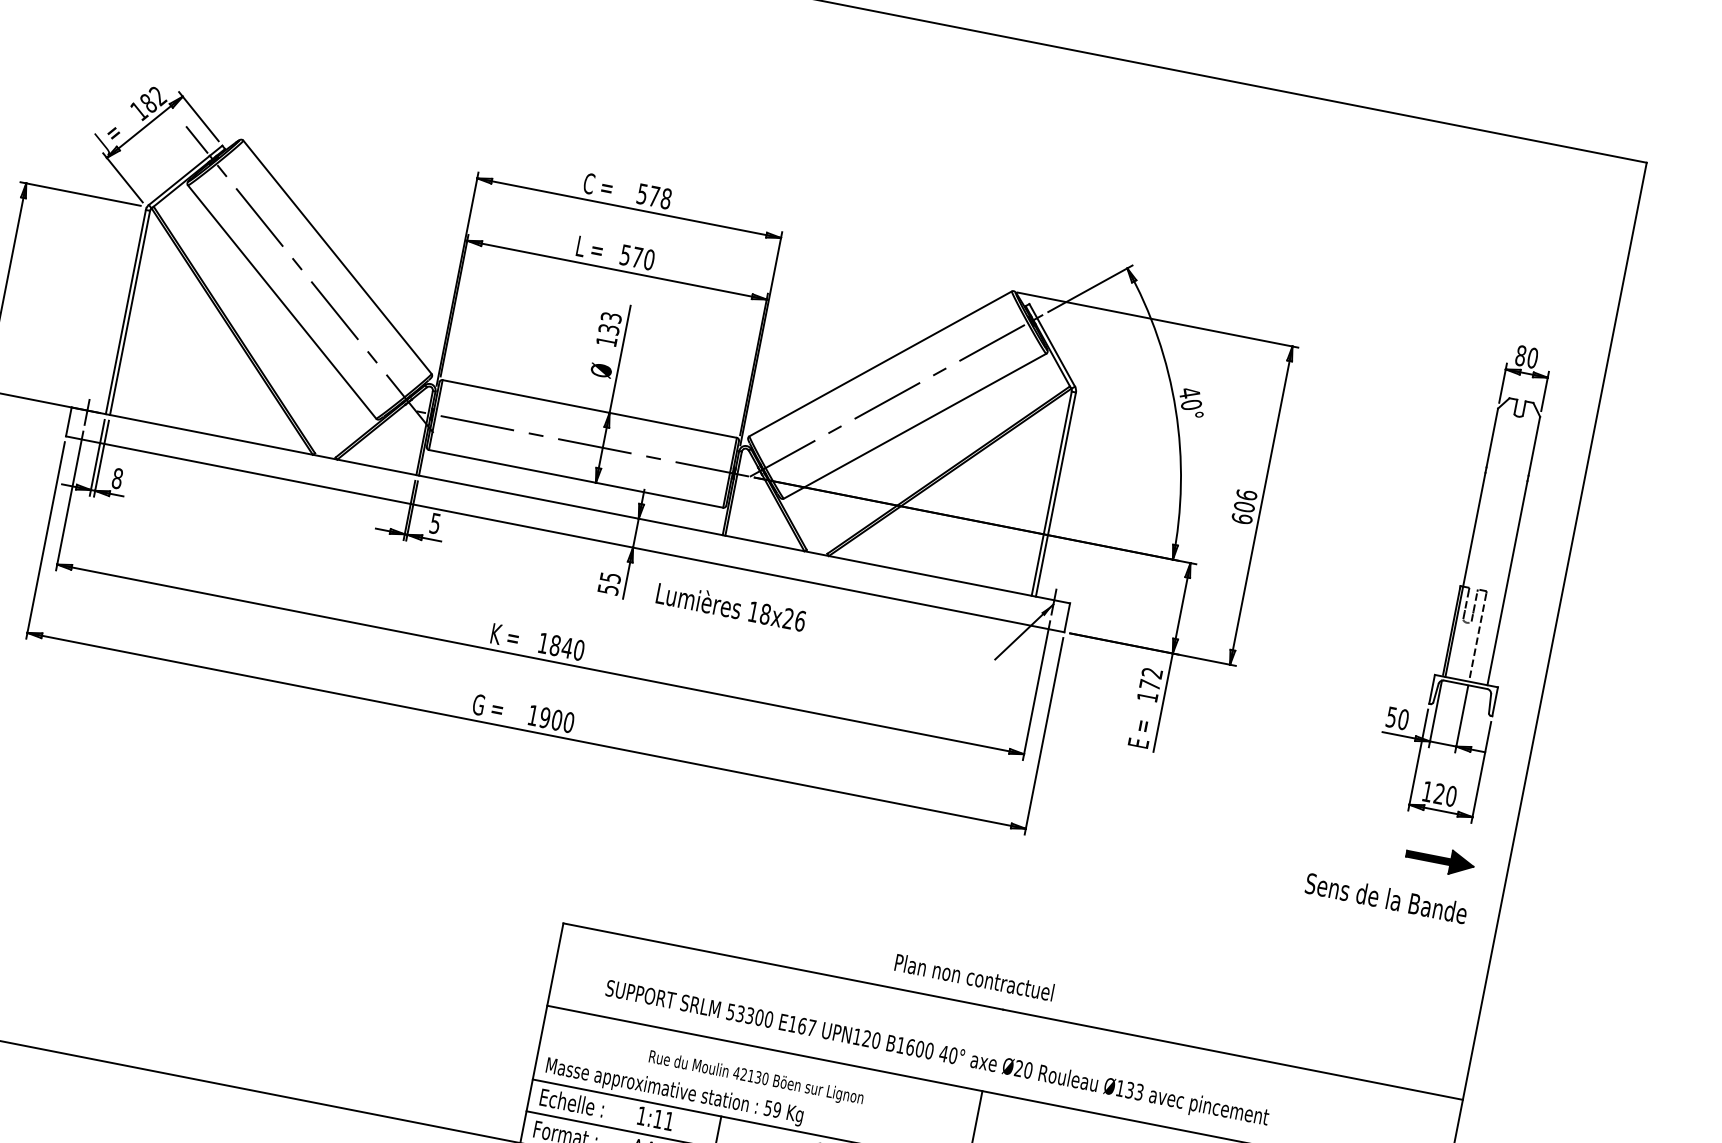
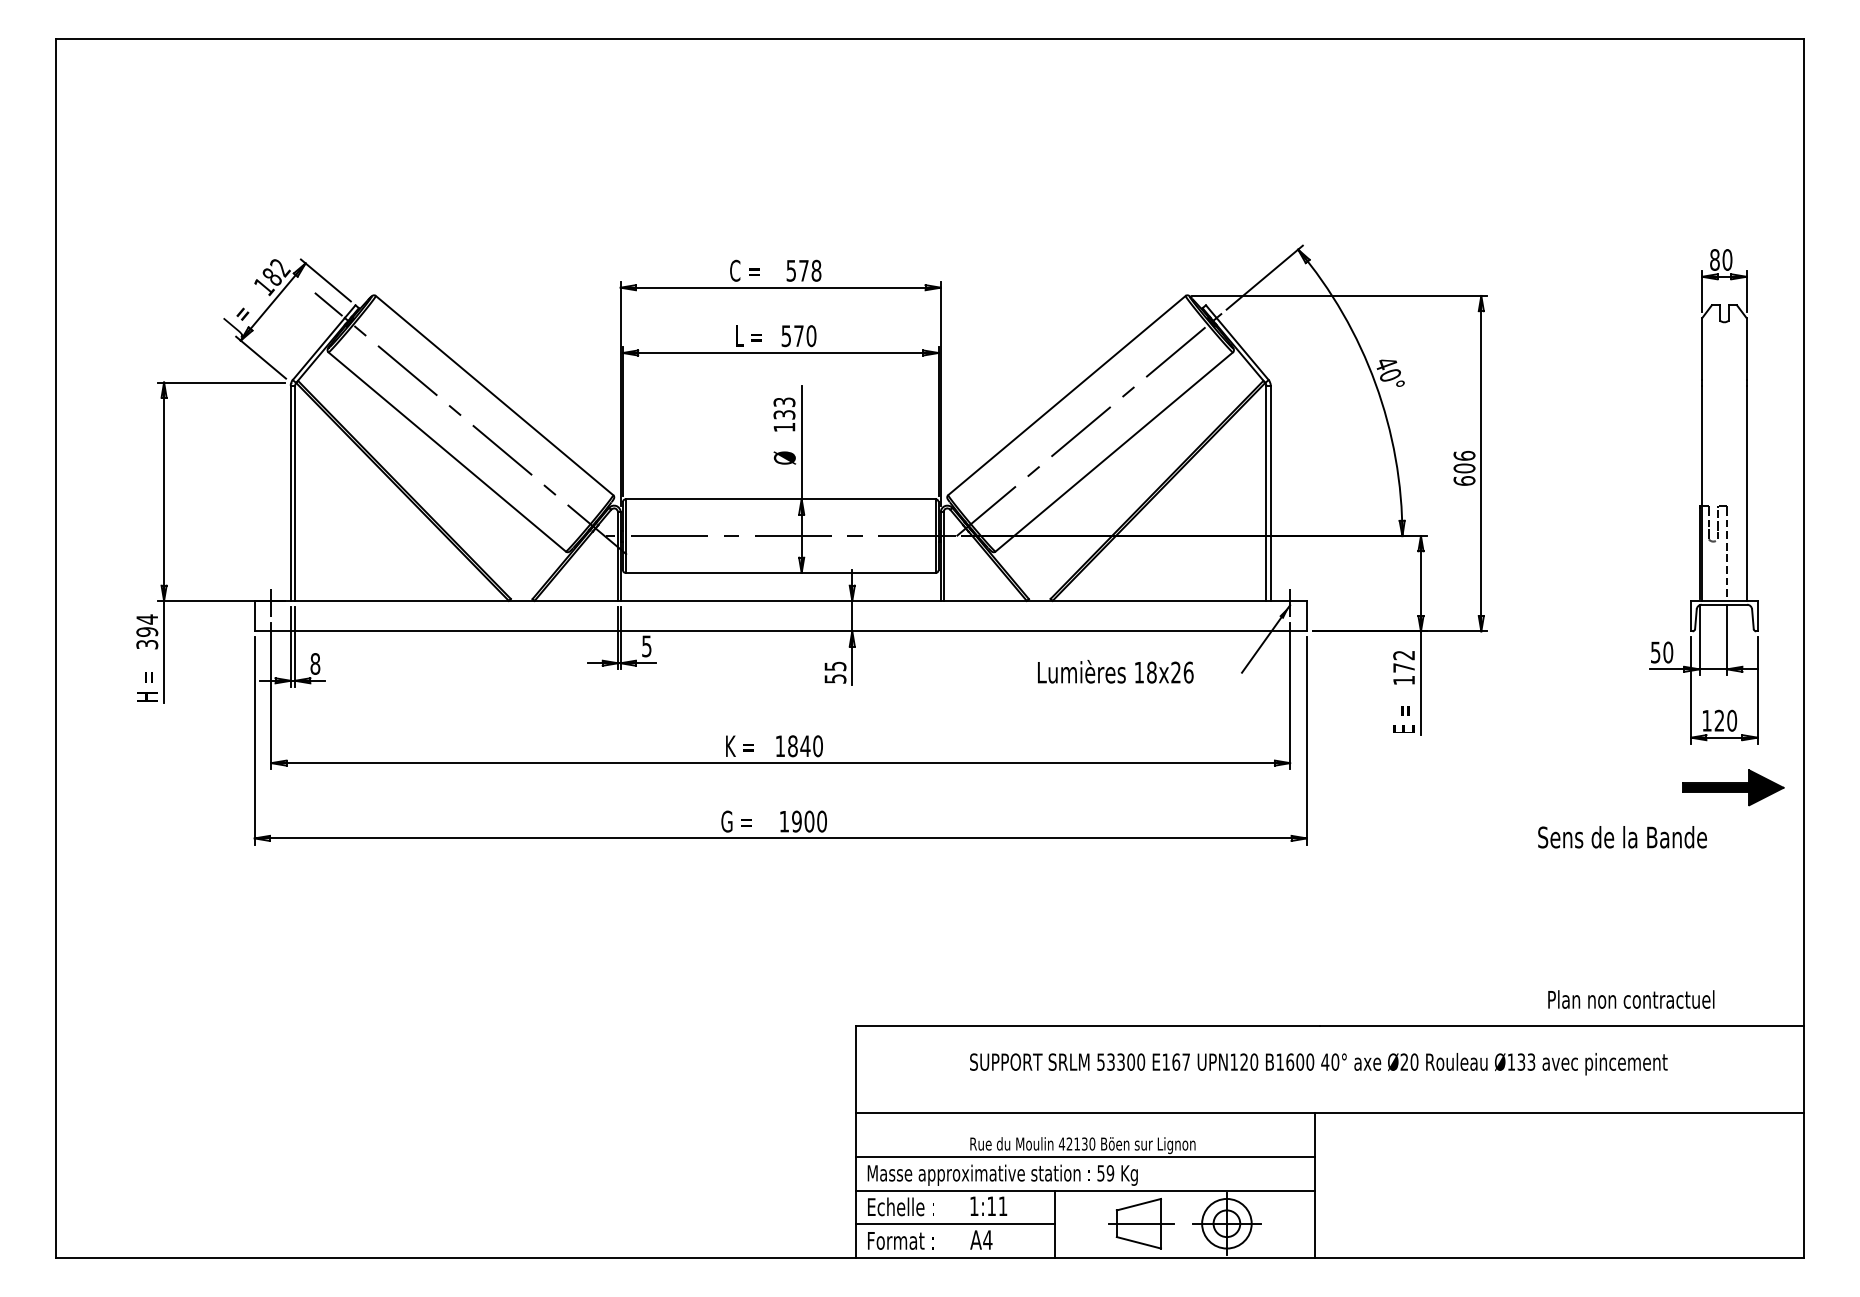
text: (731, 606) -> (1115, 671), moved
part: (1440, 859) -> (1733, 787), size x1.43
text: (1386, 898) -> (1622, 837), moved
text: (974, 977) -> (1631, 999), moved
text: (936, 1054) -> (1318, 1064), moved
line: (756, 1090) -> (1085, 1157), added

